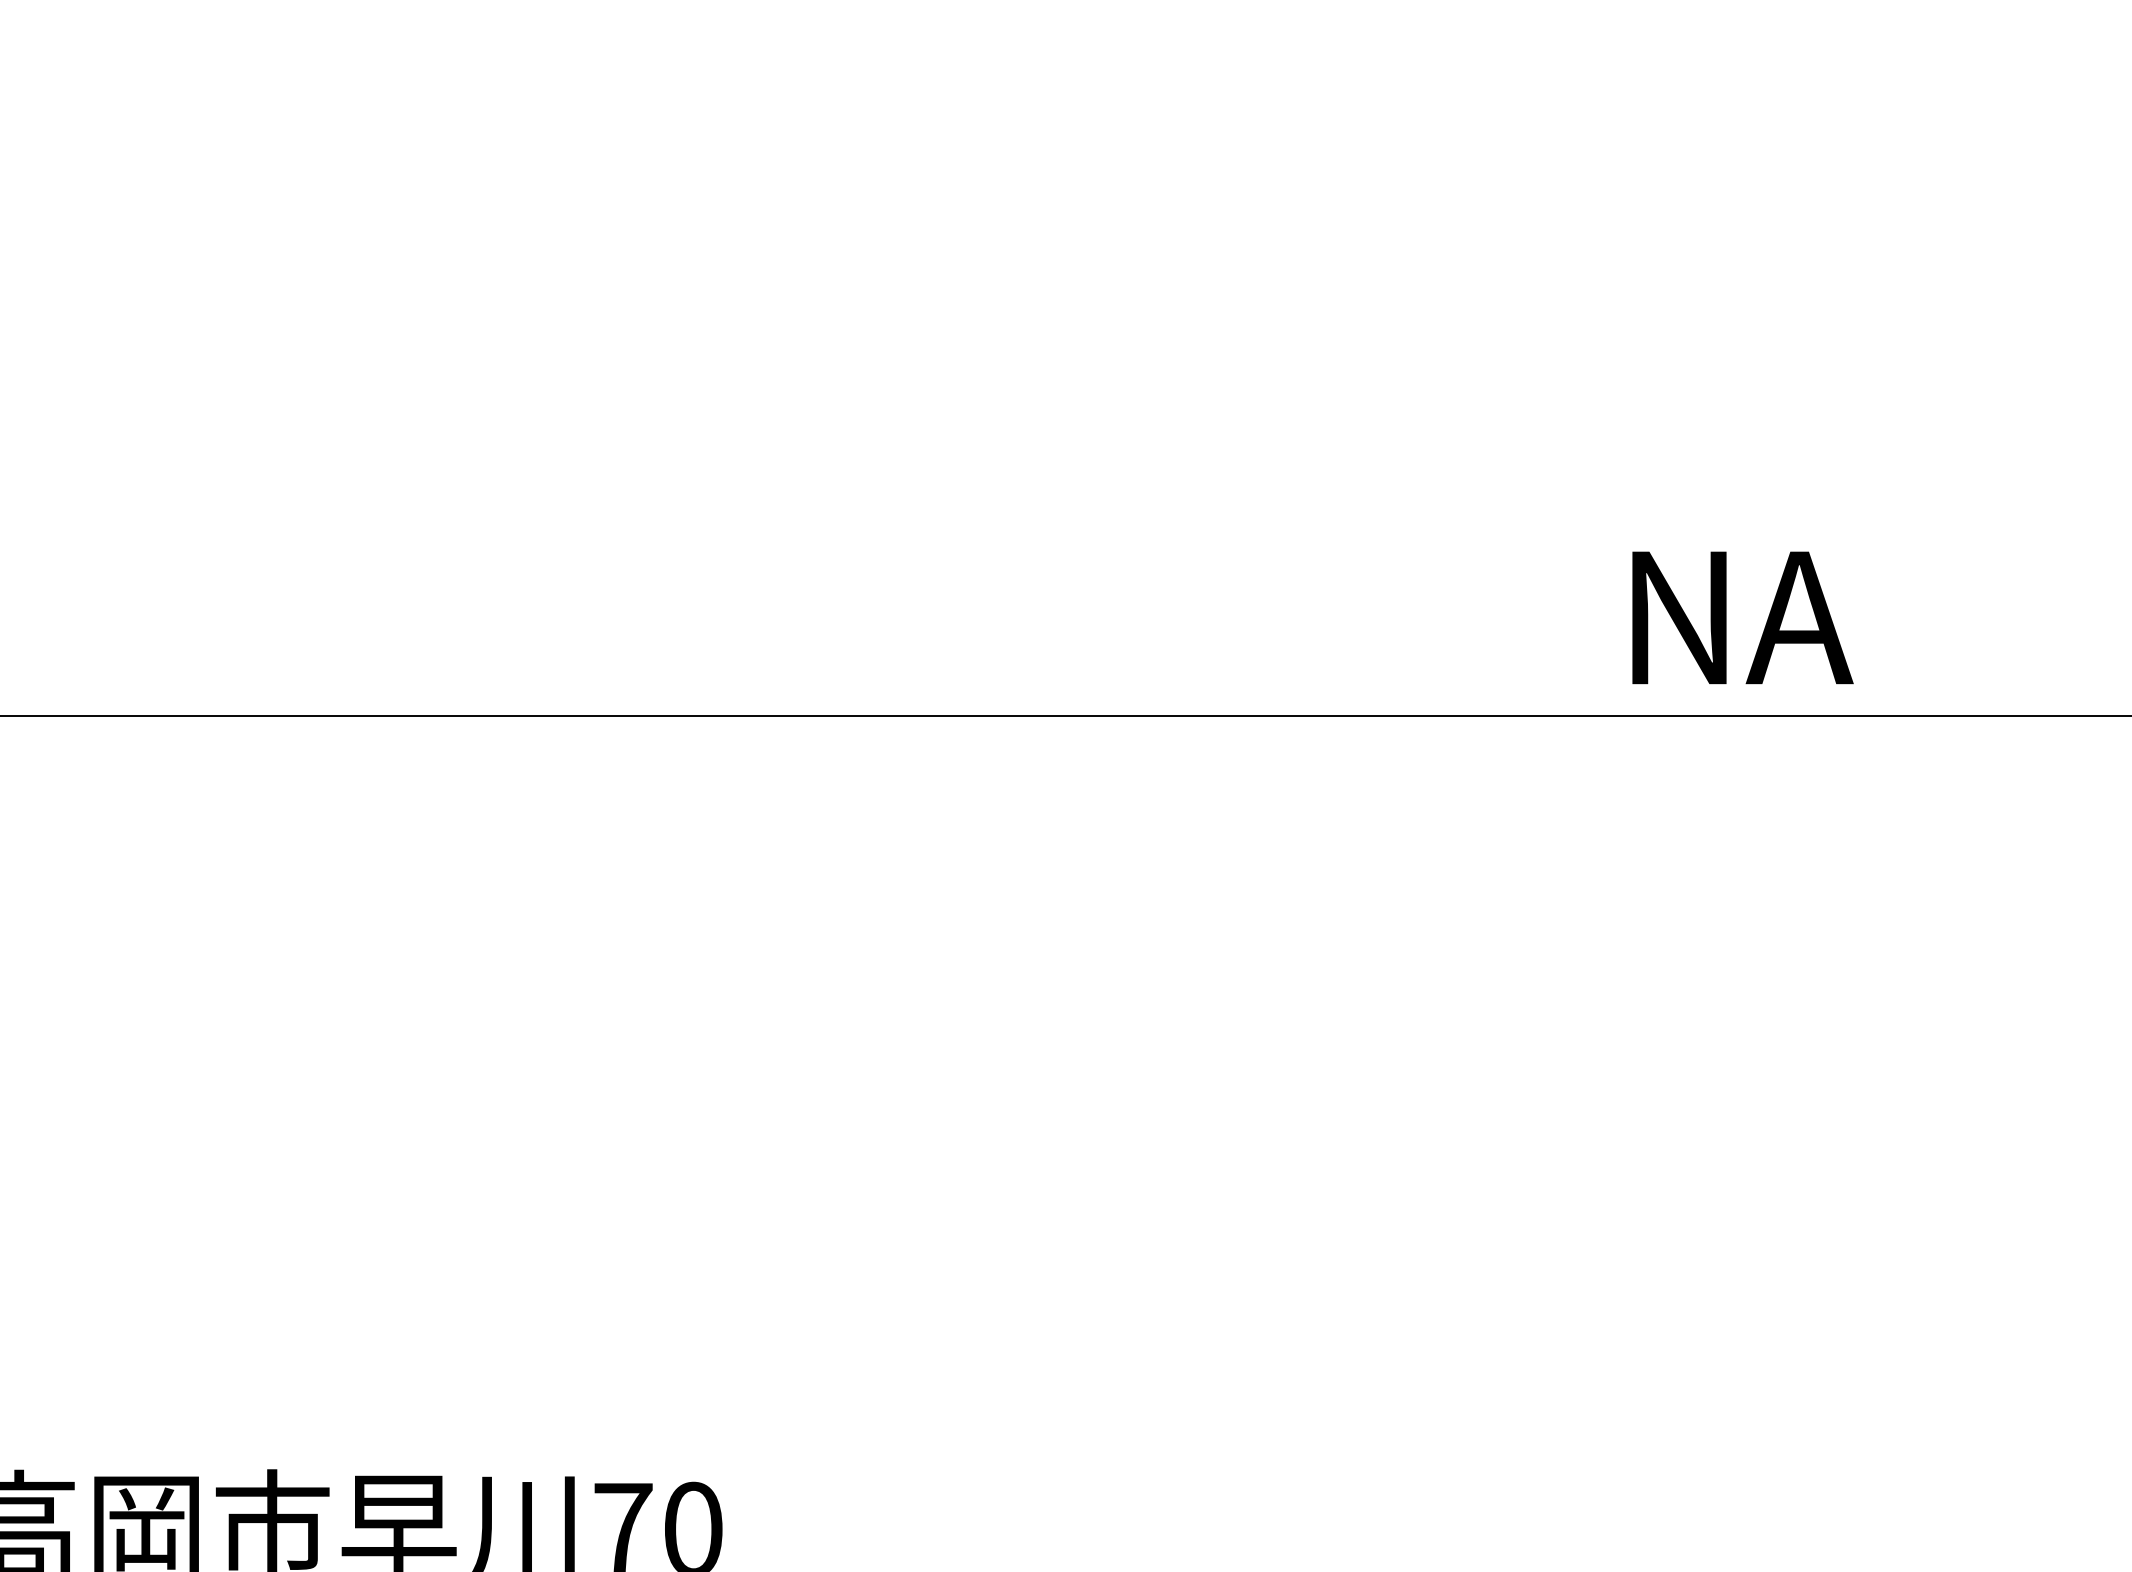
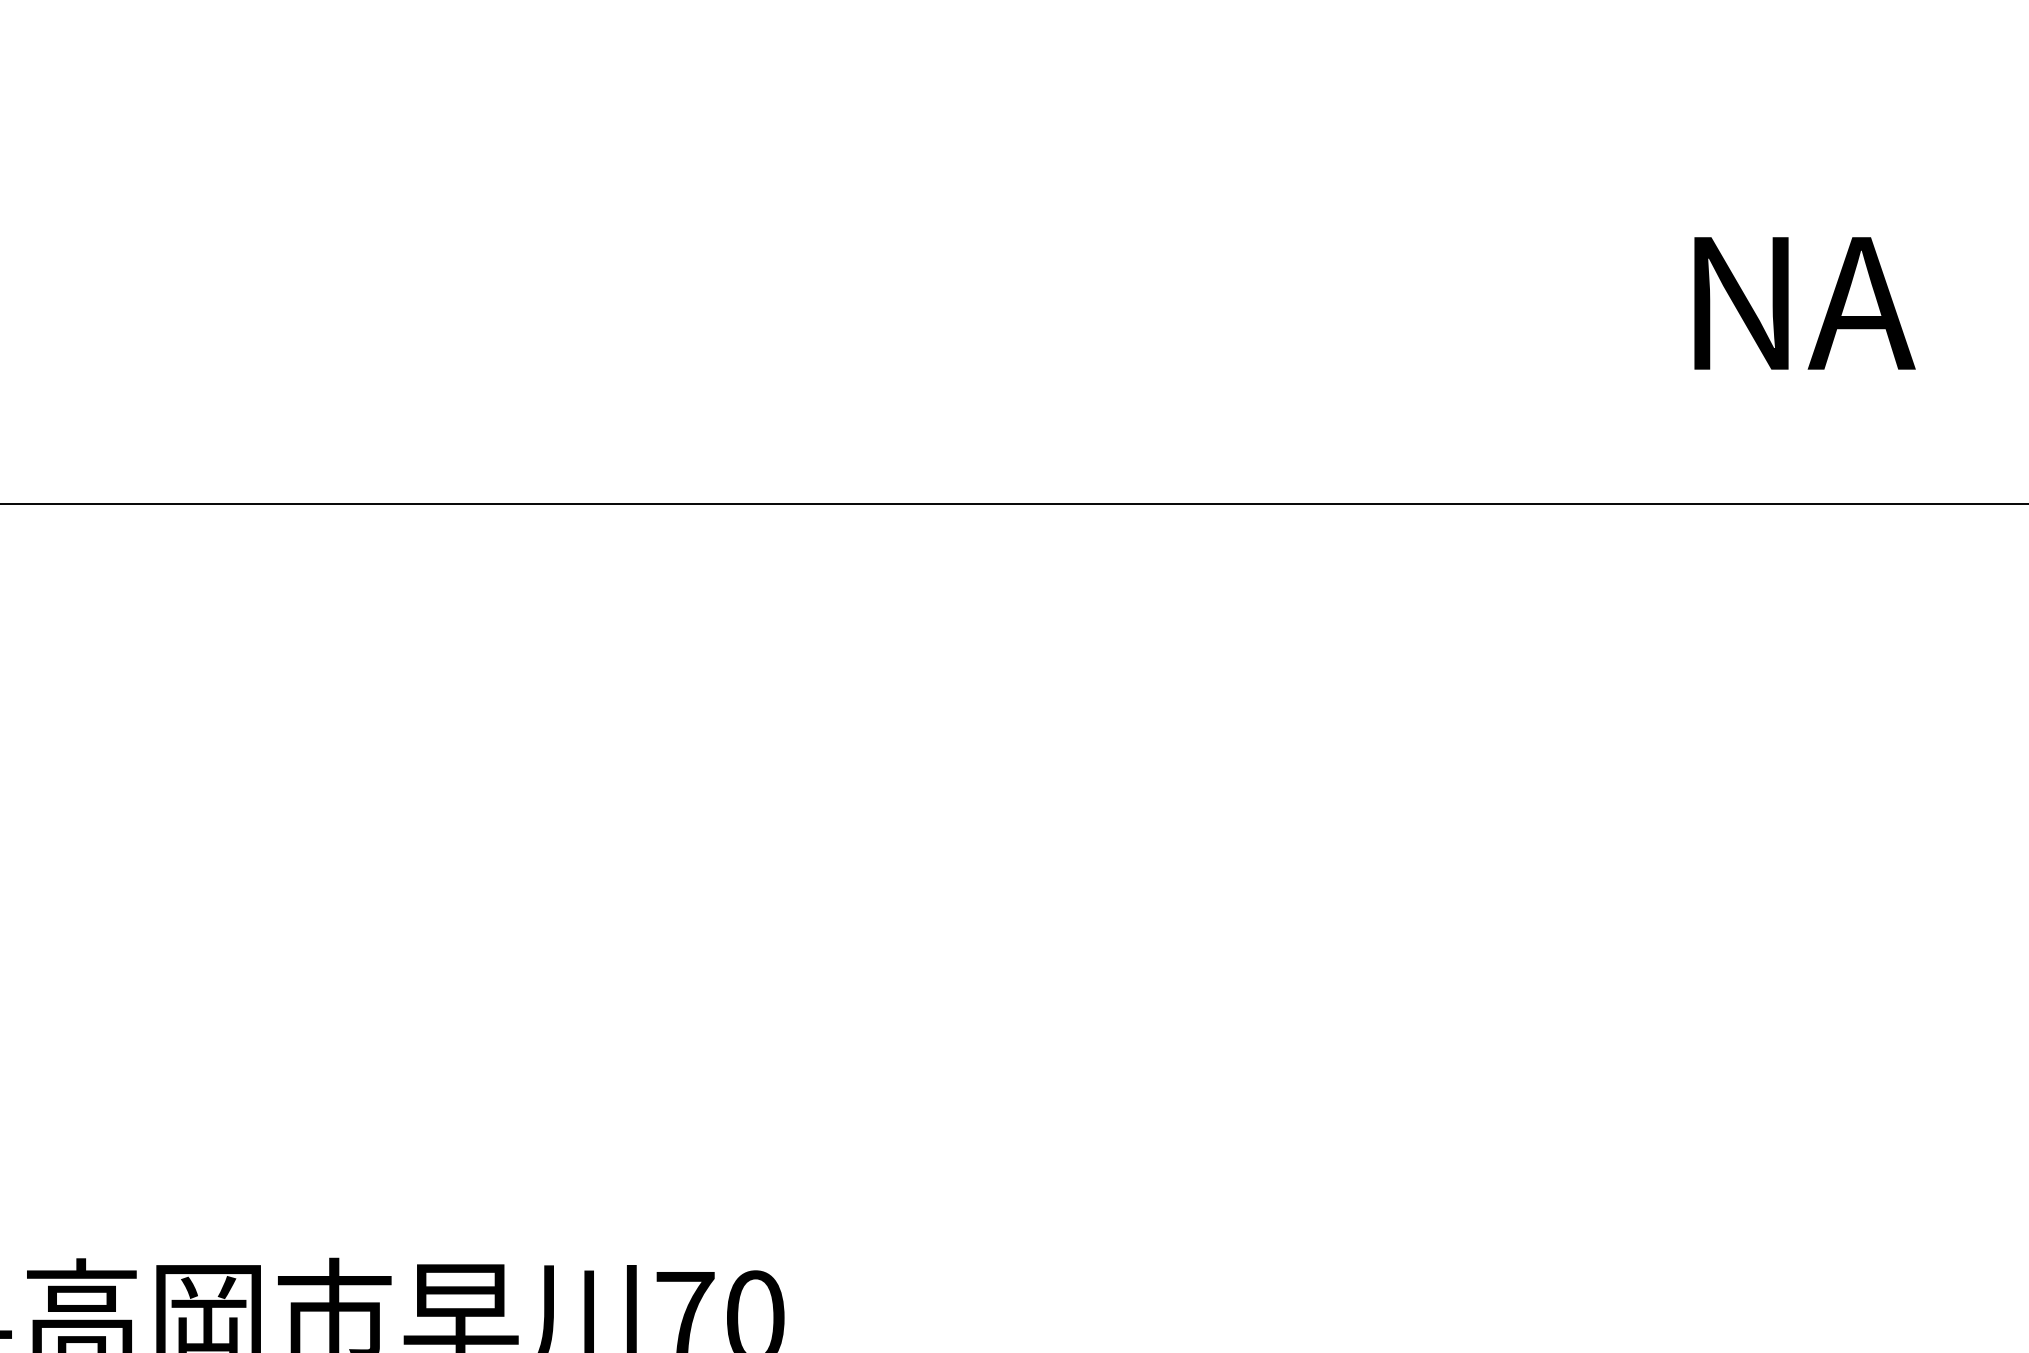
text: (1742, 617) -> (1804, 303), moved

